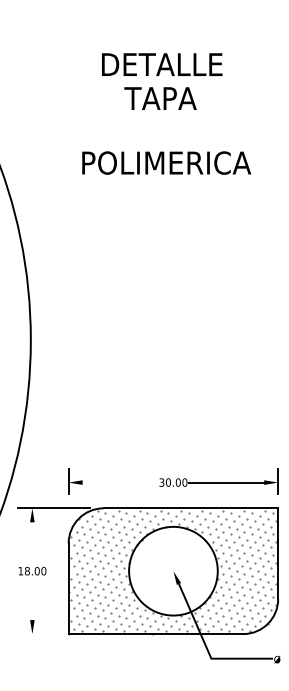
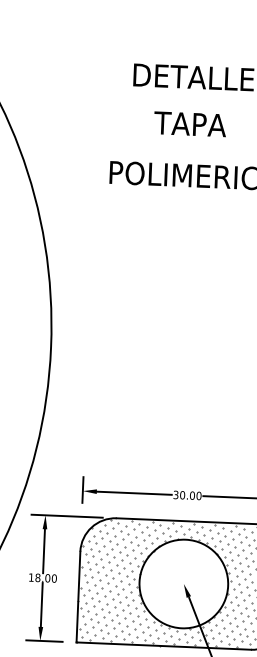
text: (160, 98) -> (190, 124), moved
line: (119, 482) -> (133, 493), added
line: (32, 544) -> (44, 551), added
line: (32, 598) -> (41, 605), added
line: (36, 634) -> (44, 641), added

